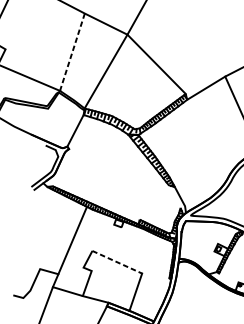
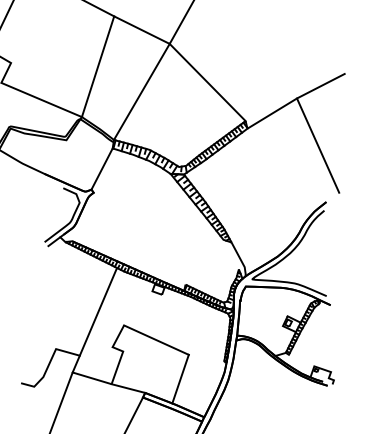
line: (72, 52) -> (98, 66), dashed -> solid
line: (117, 262) -> (156, 340), dashed -> solid

